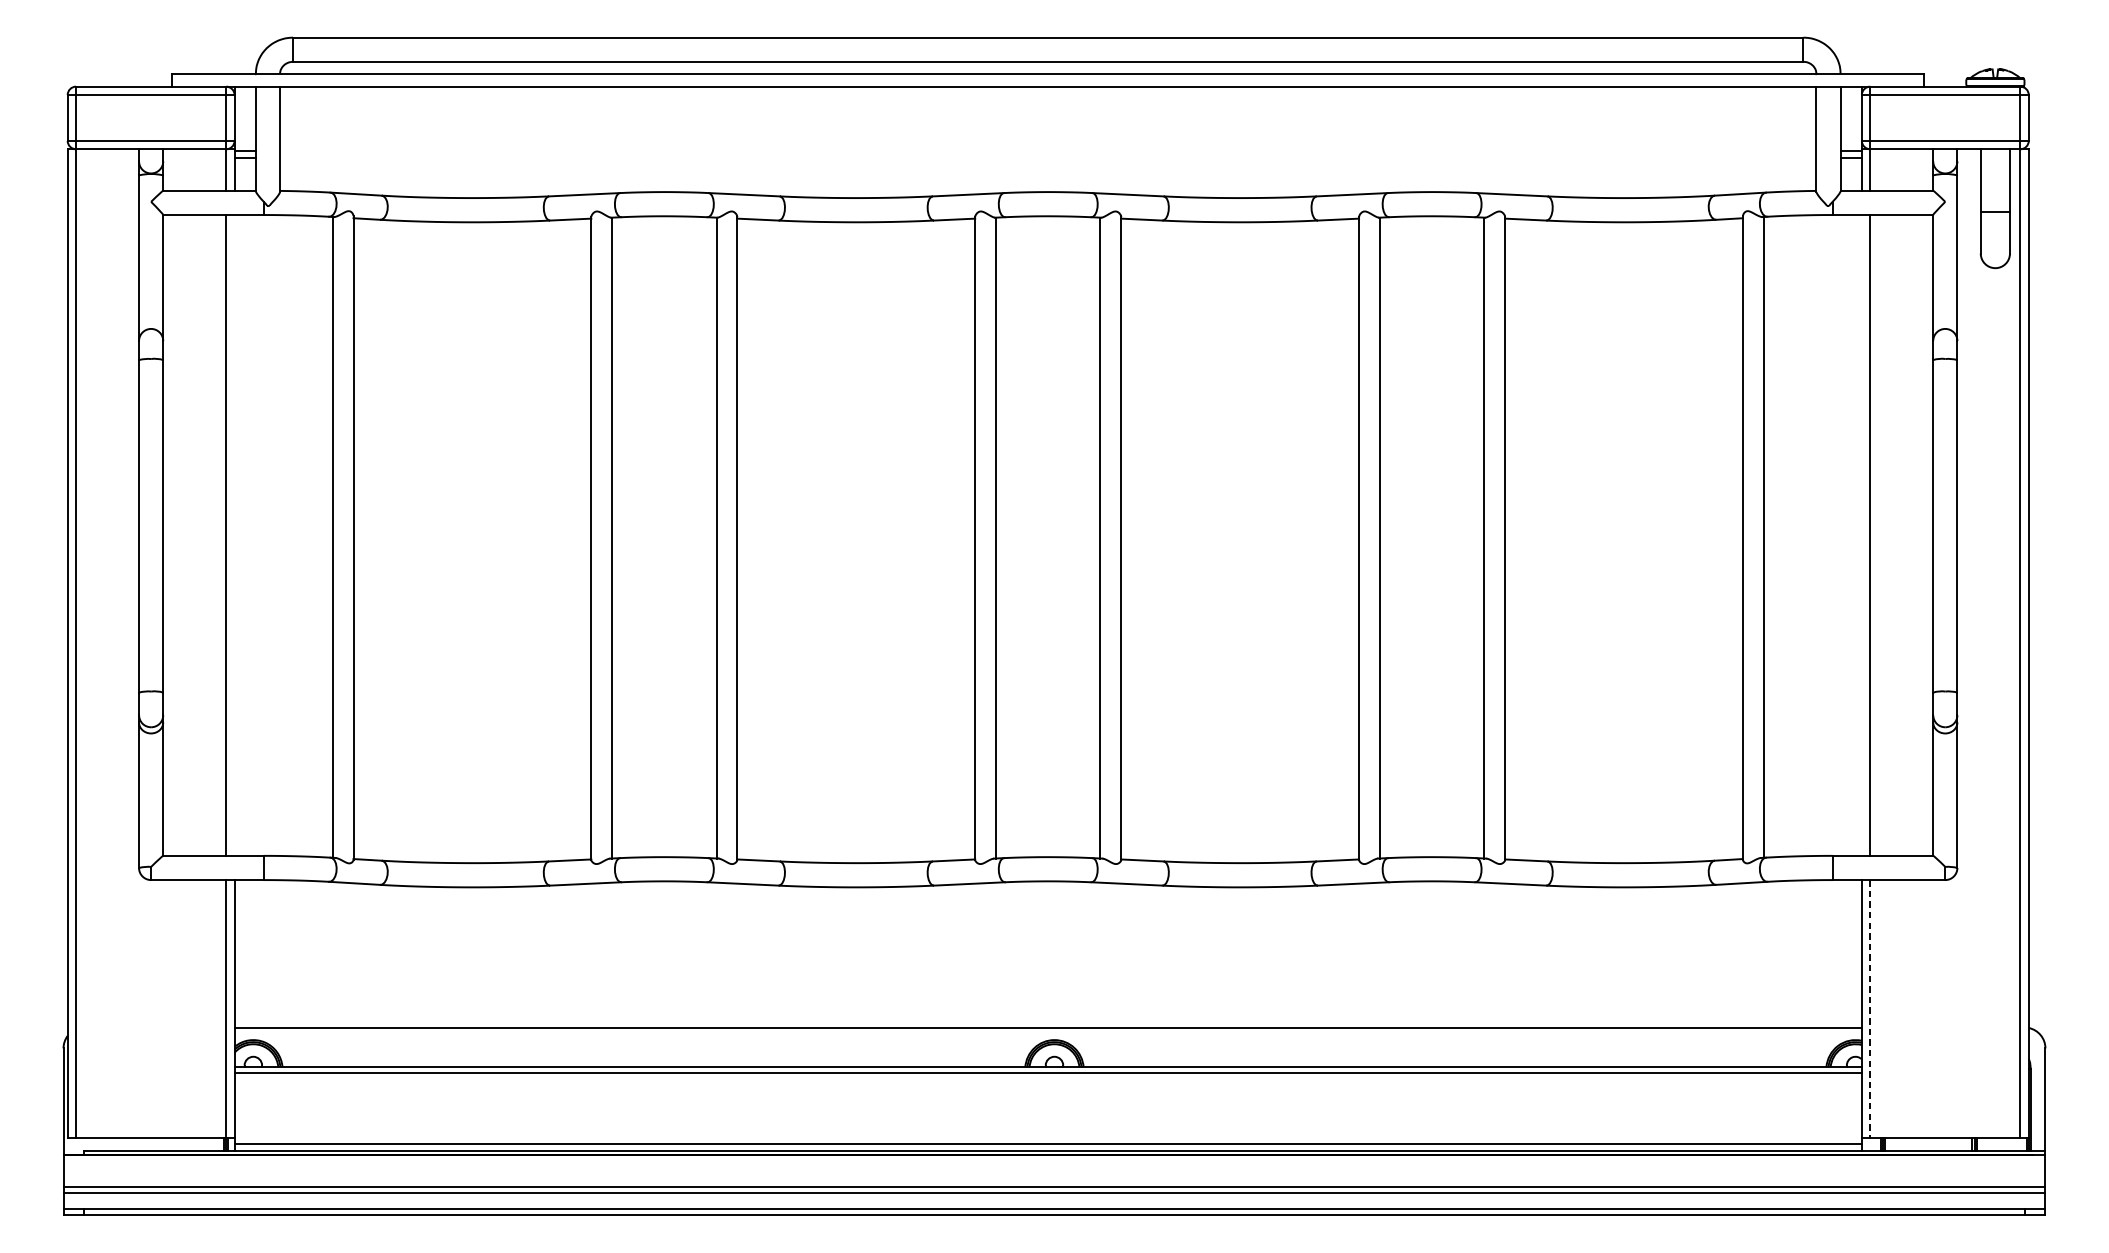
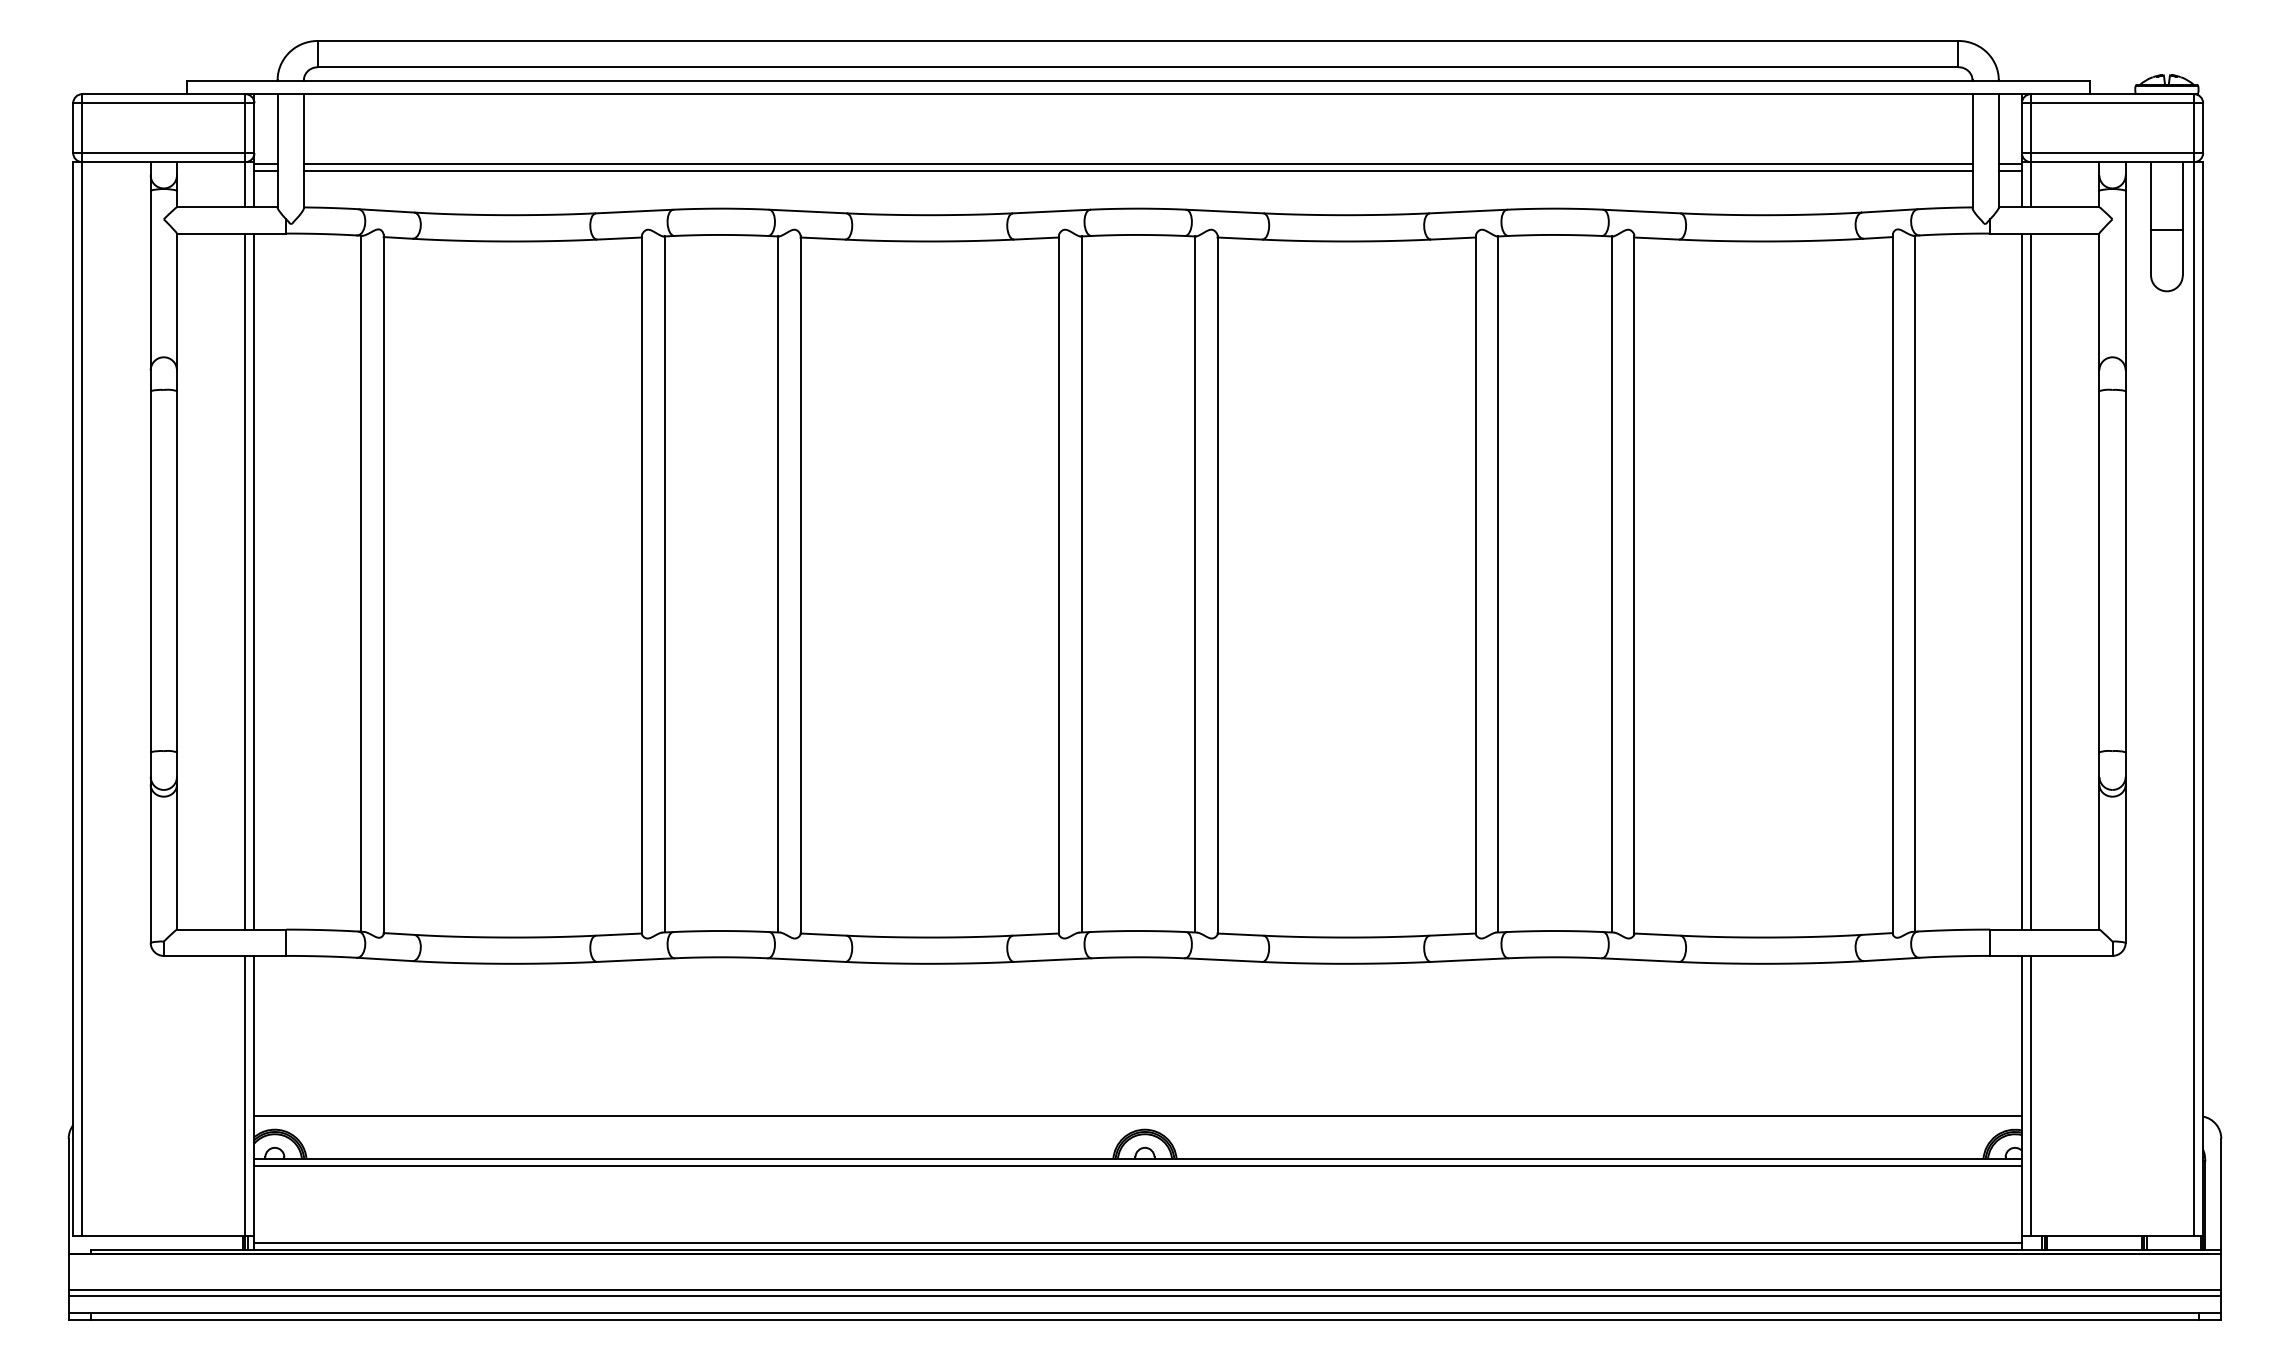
line: (1047, 151) -> (1137, 164), added
line: (1047, 157) -> (1137, 171), added
line: (234, 535) -> (254, 581), added
line: (1861, 535) -> (2021, 581), added
line: (1869, 1009) -> (2030, 1096), dashed -> solid

